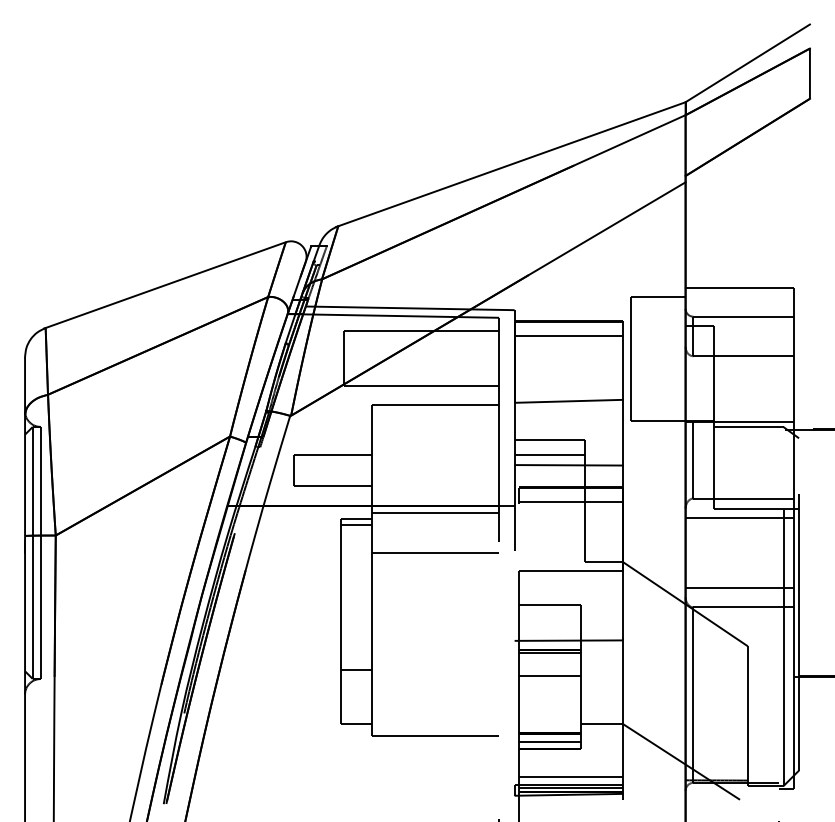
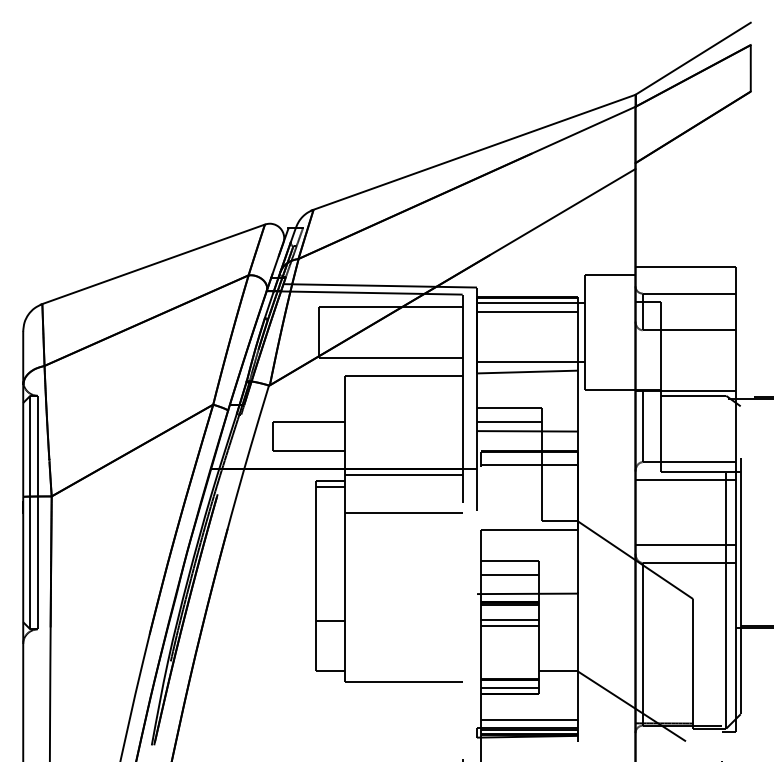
line: (572, 326) -> (530, 302), added
line: (572, 390) -> (530, 361), added
line: (550, 620) -> (510, 575), added
line: (550, 668) -> (510, 619), added

